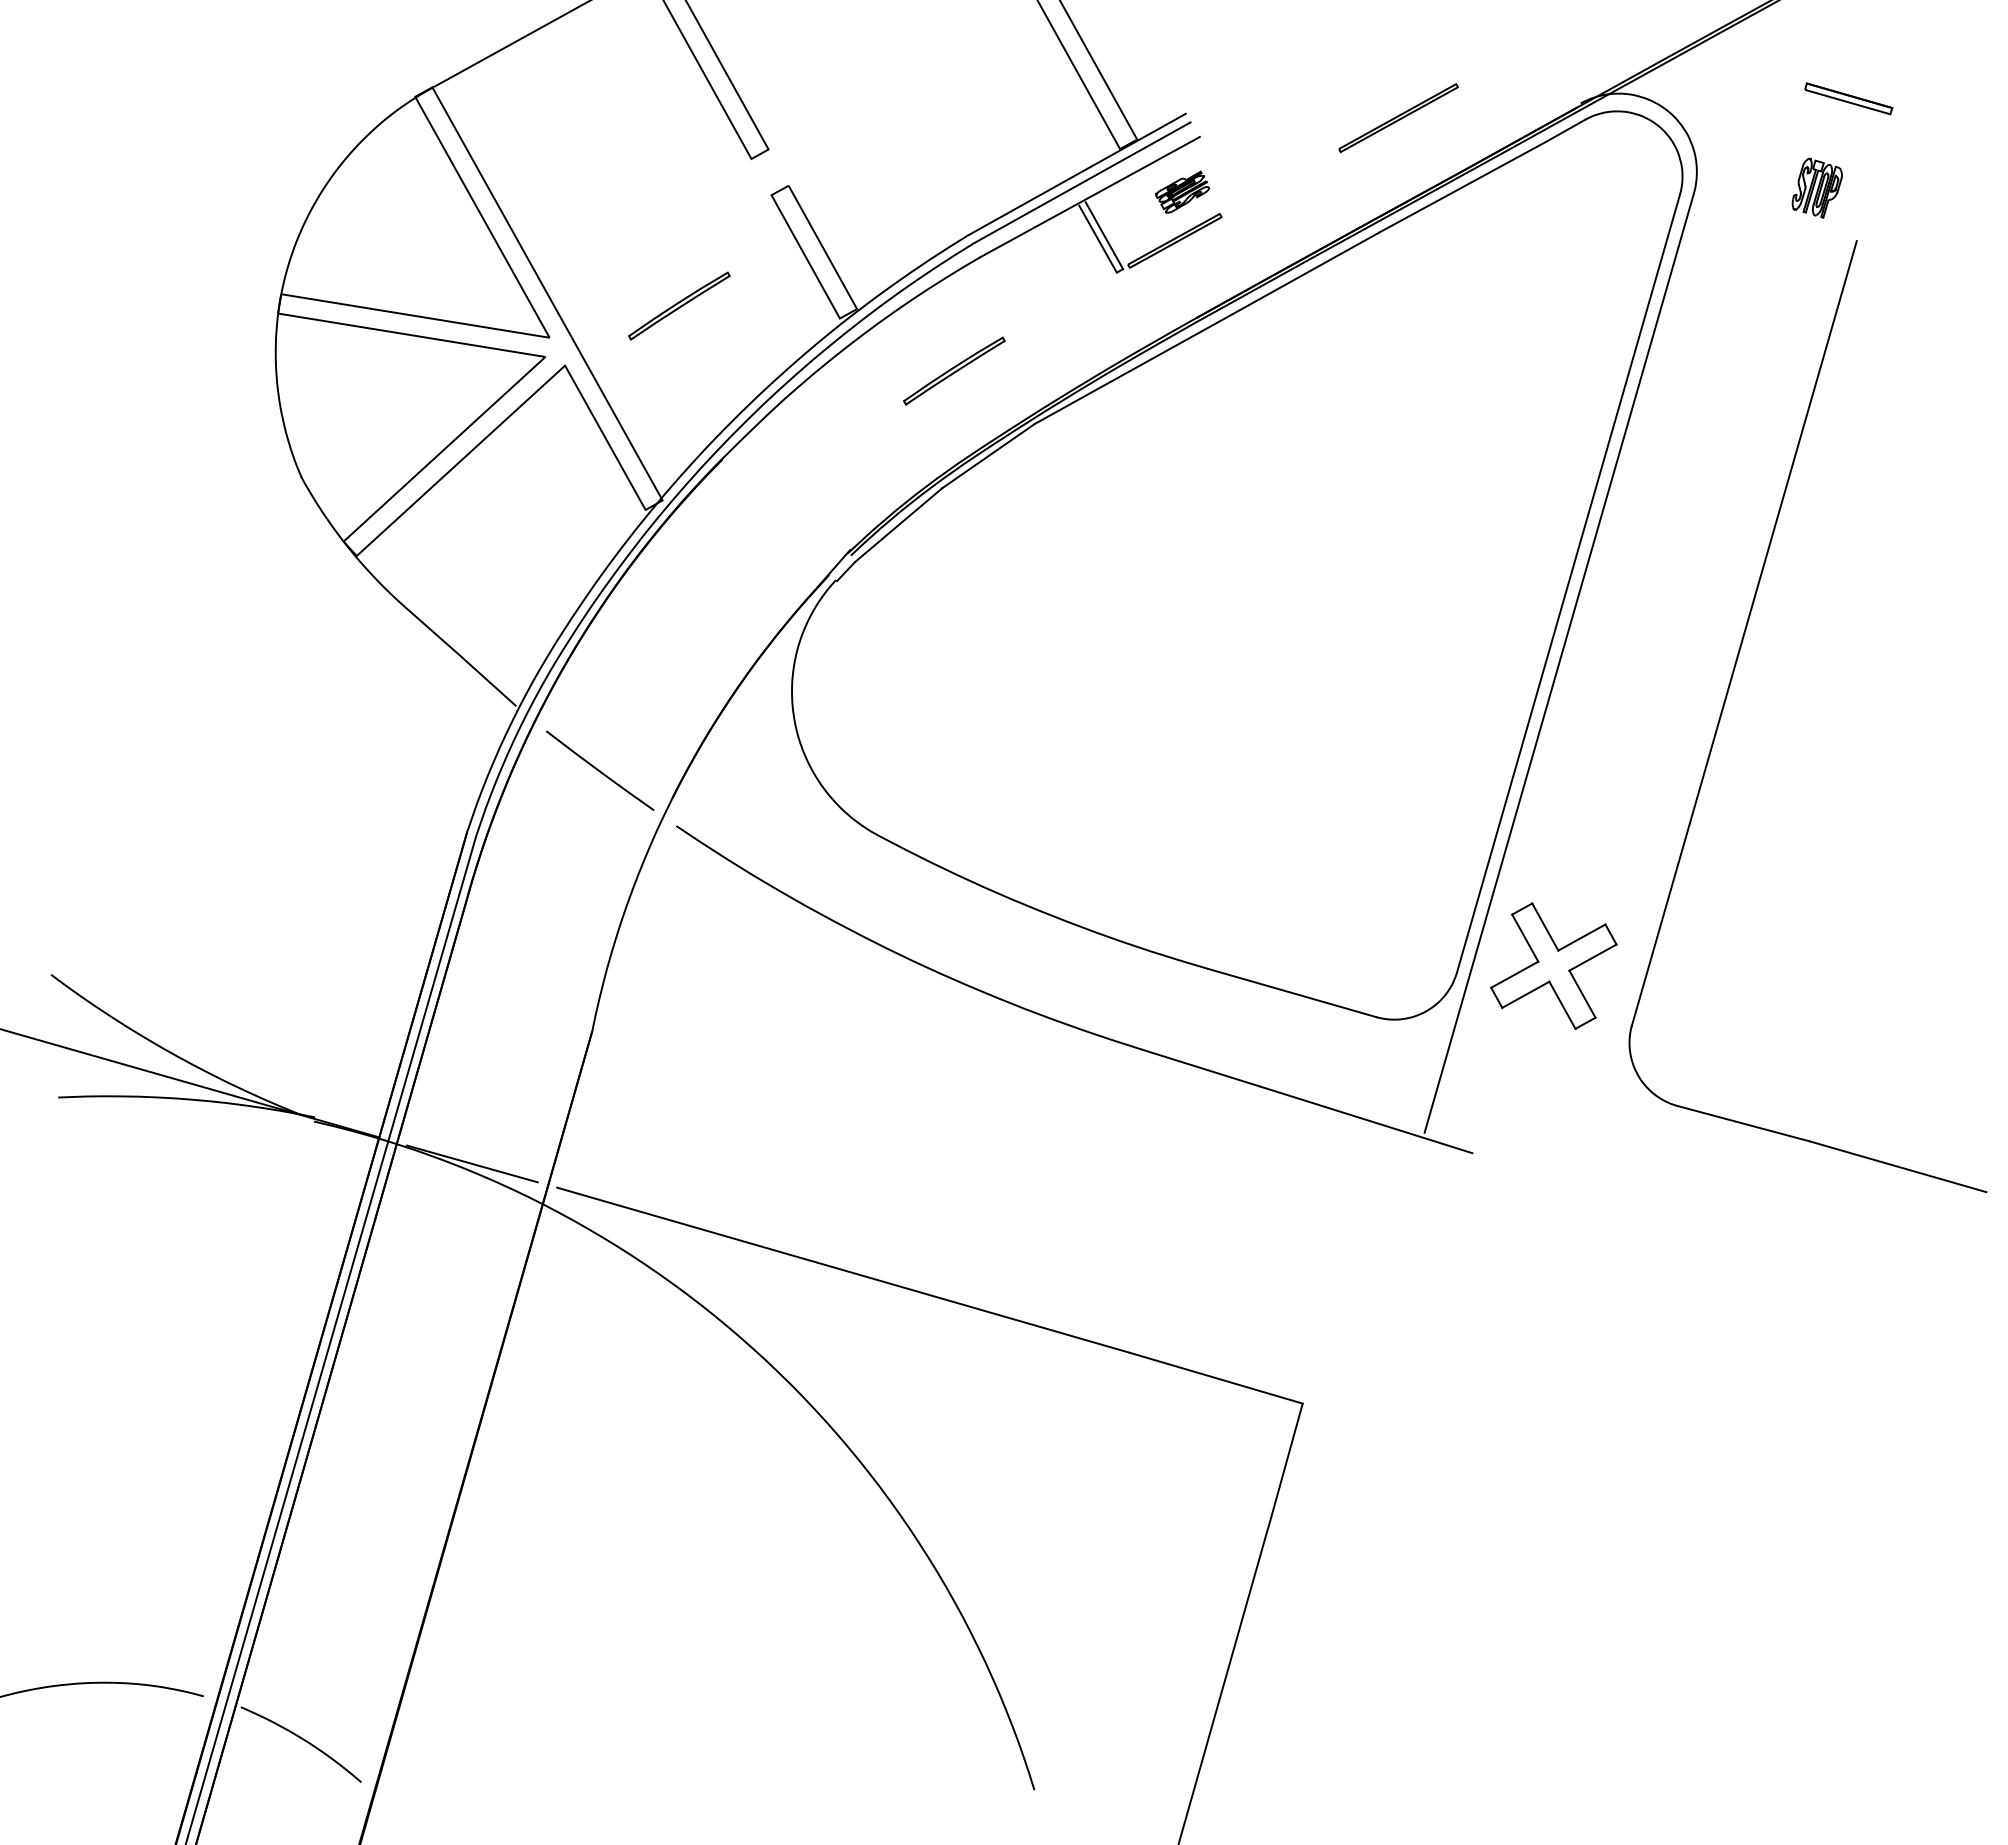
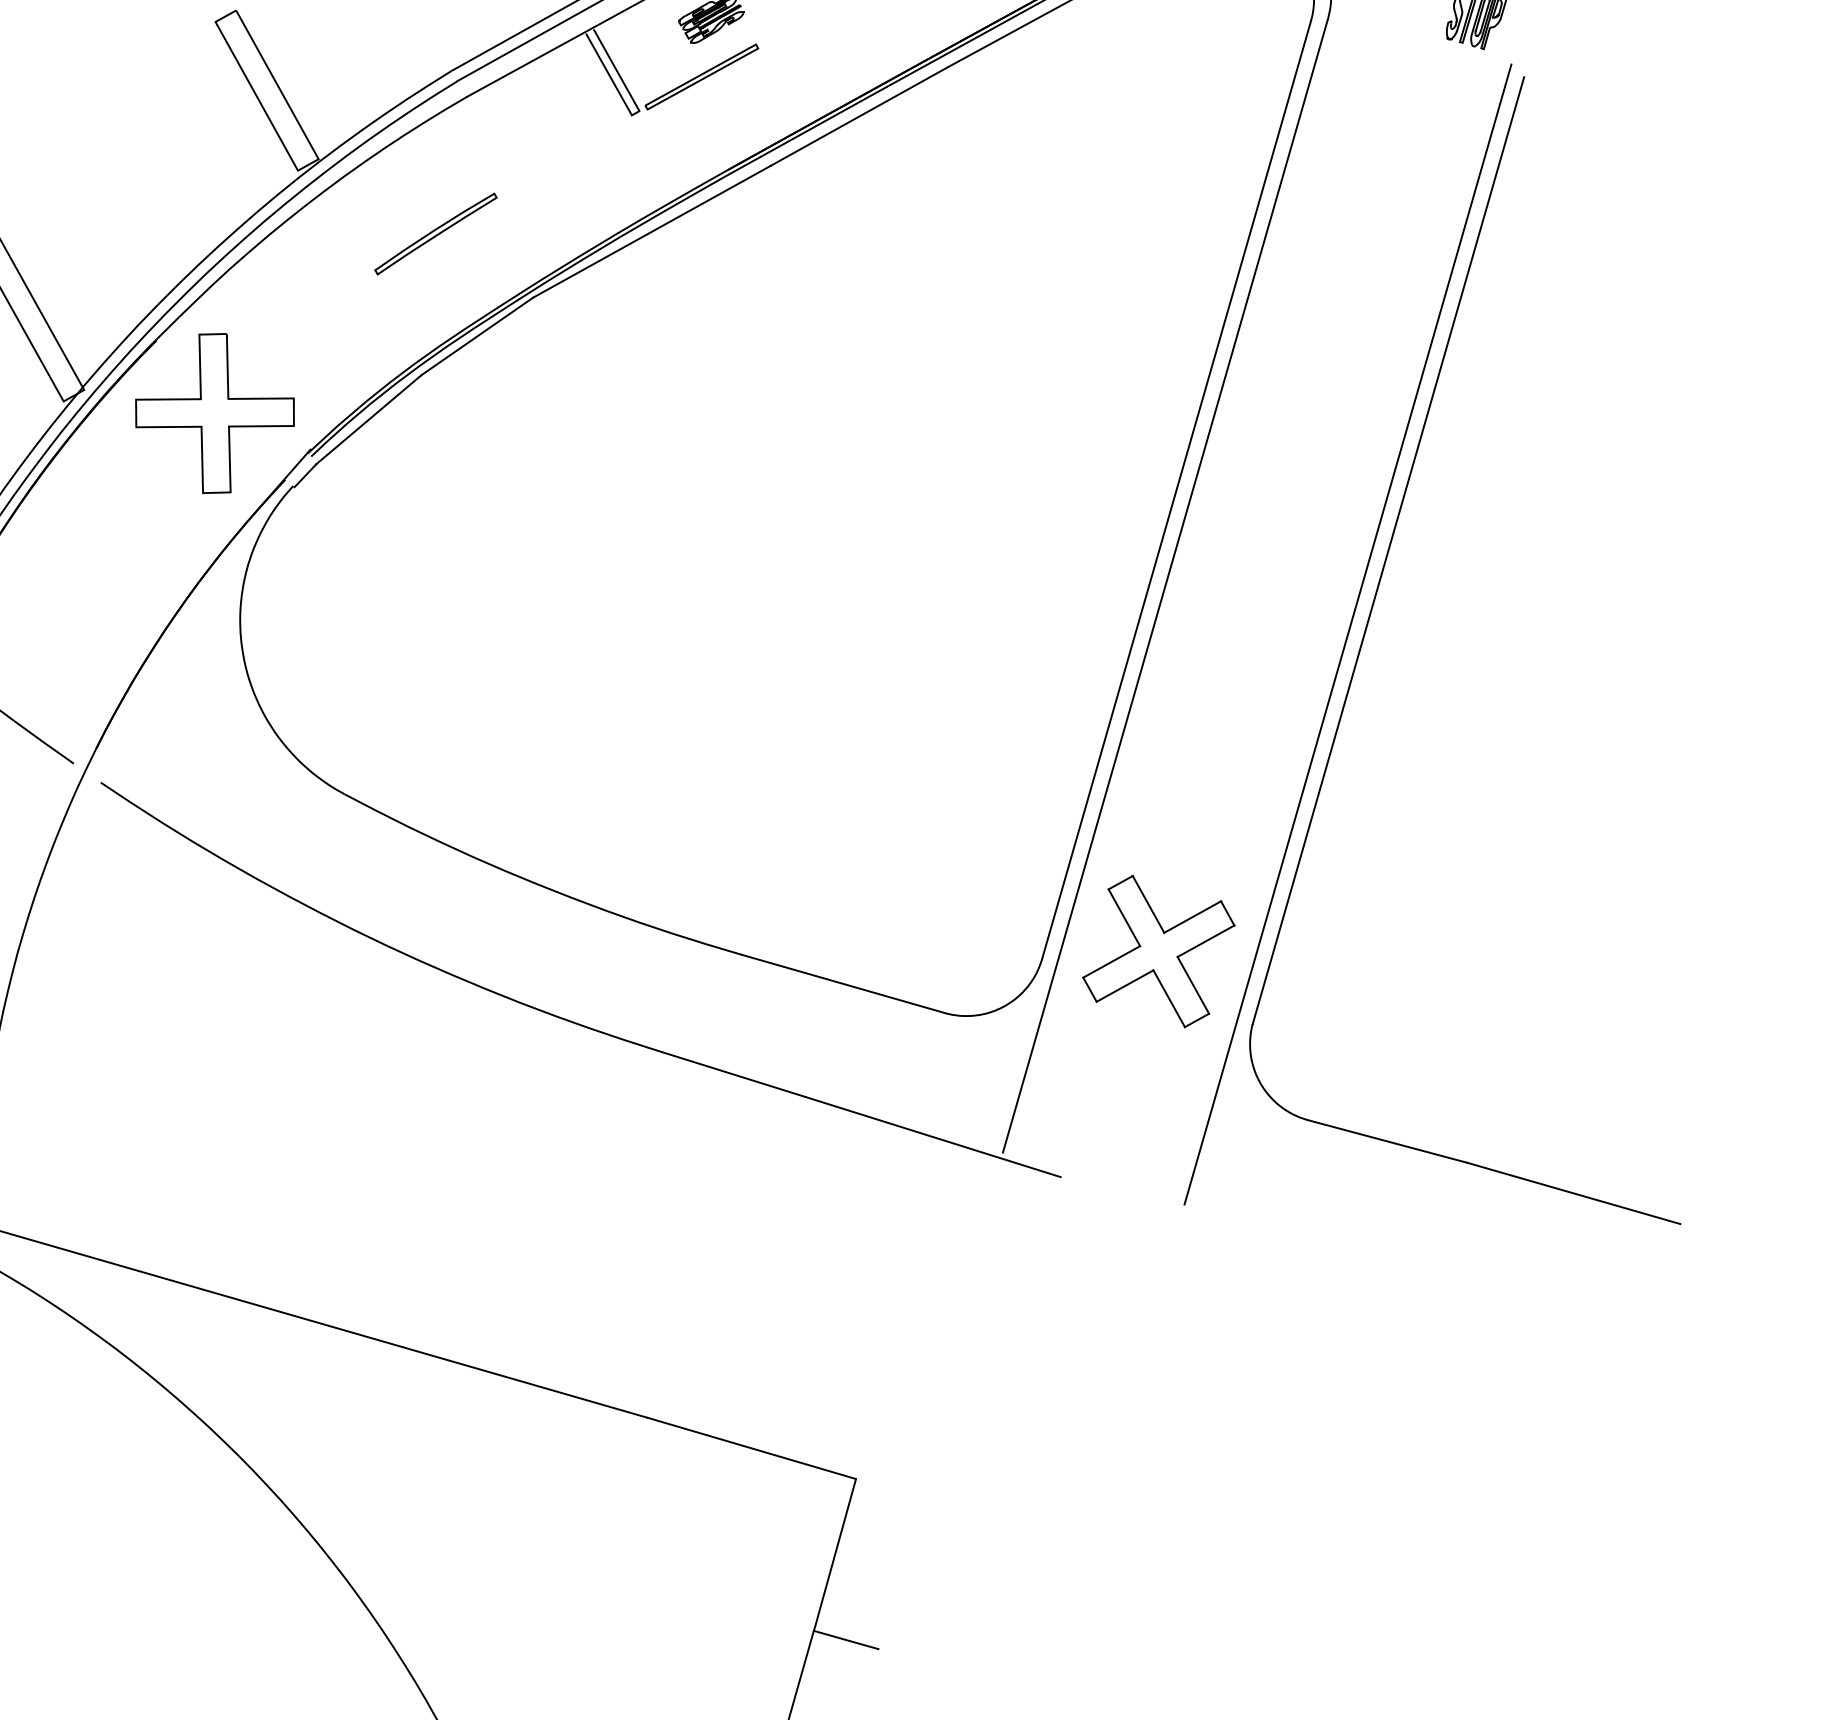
part: (679, 305) -> (104, 154), removed
part: (770, 519) -> (214, 412), added
line: (1710, 702) -> (1347, 633), added
line: (1294, 1536) -> (846, 1639), added

